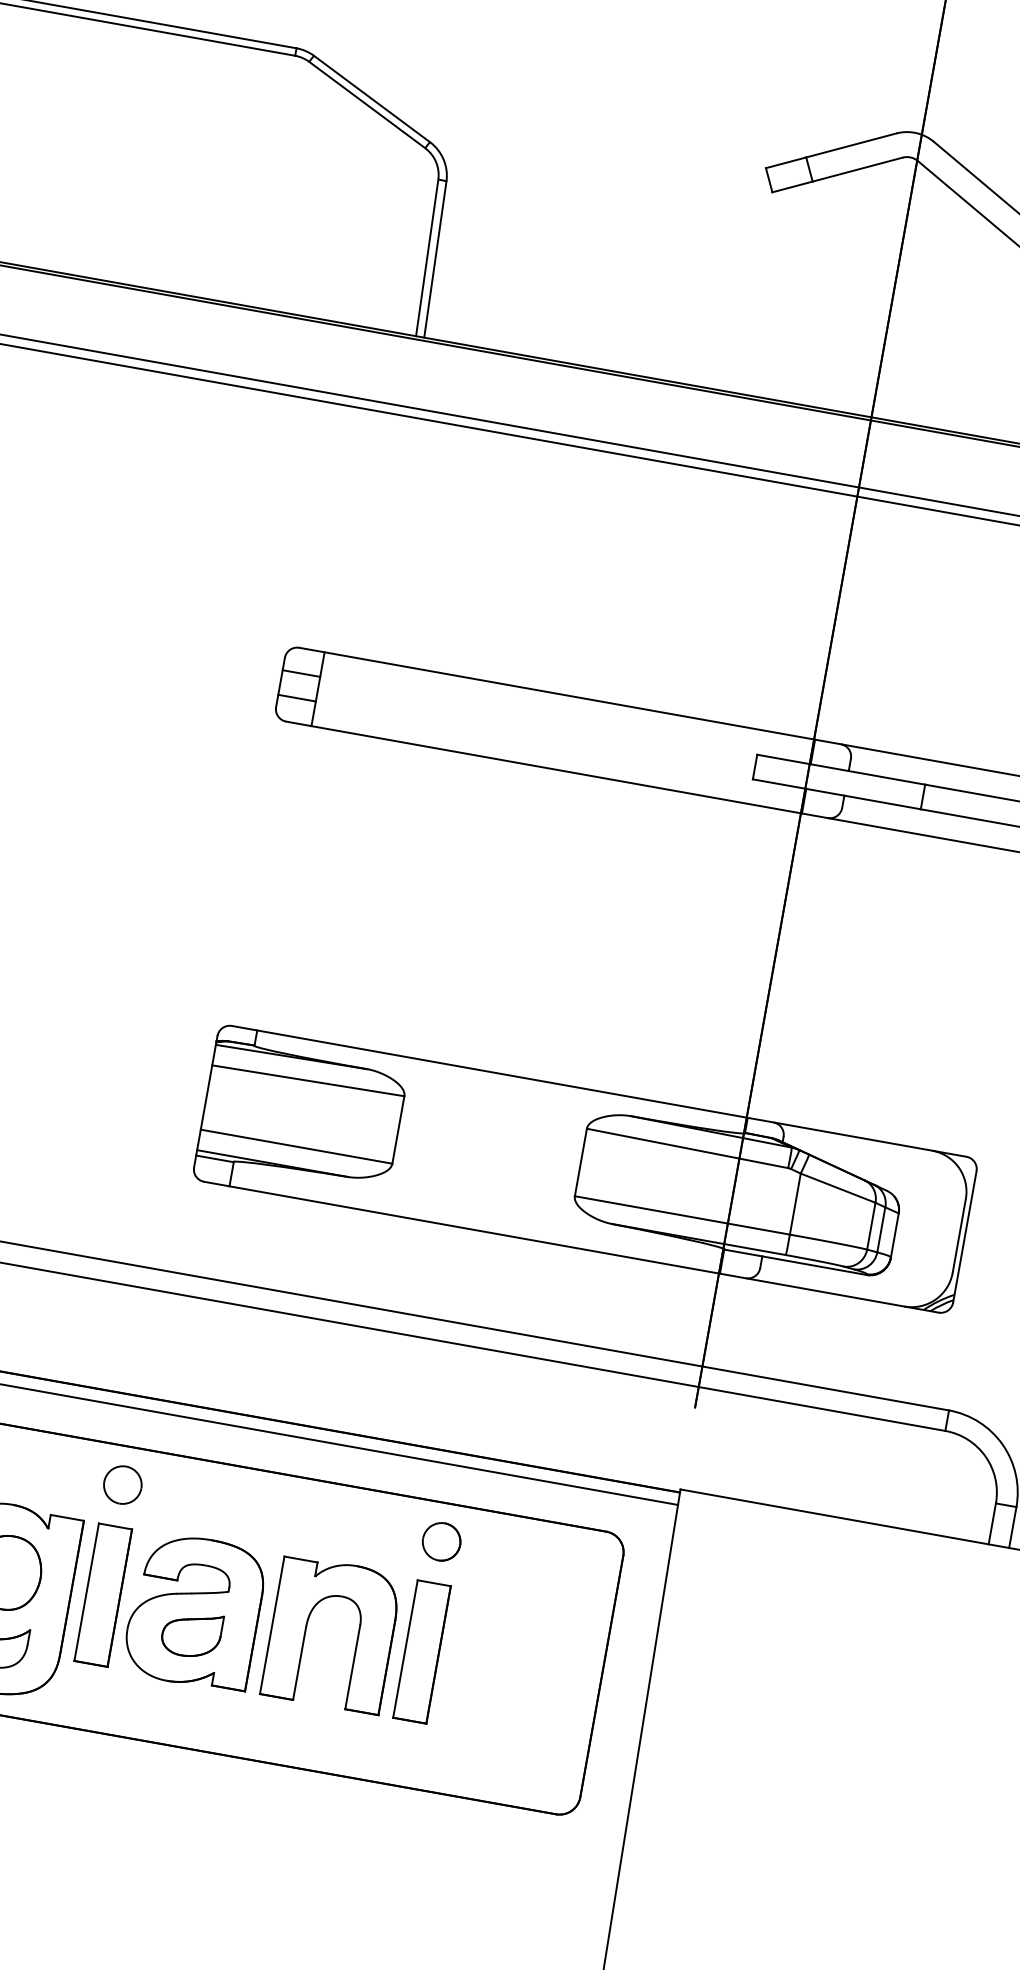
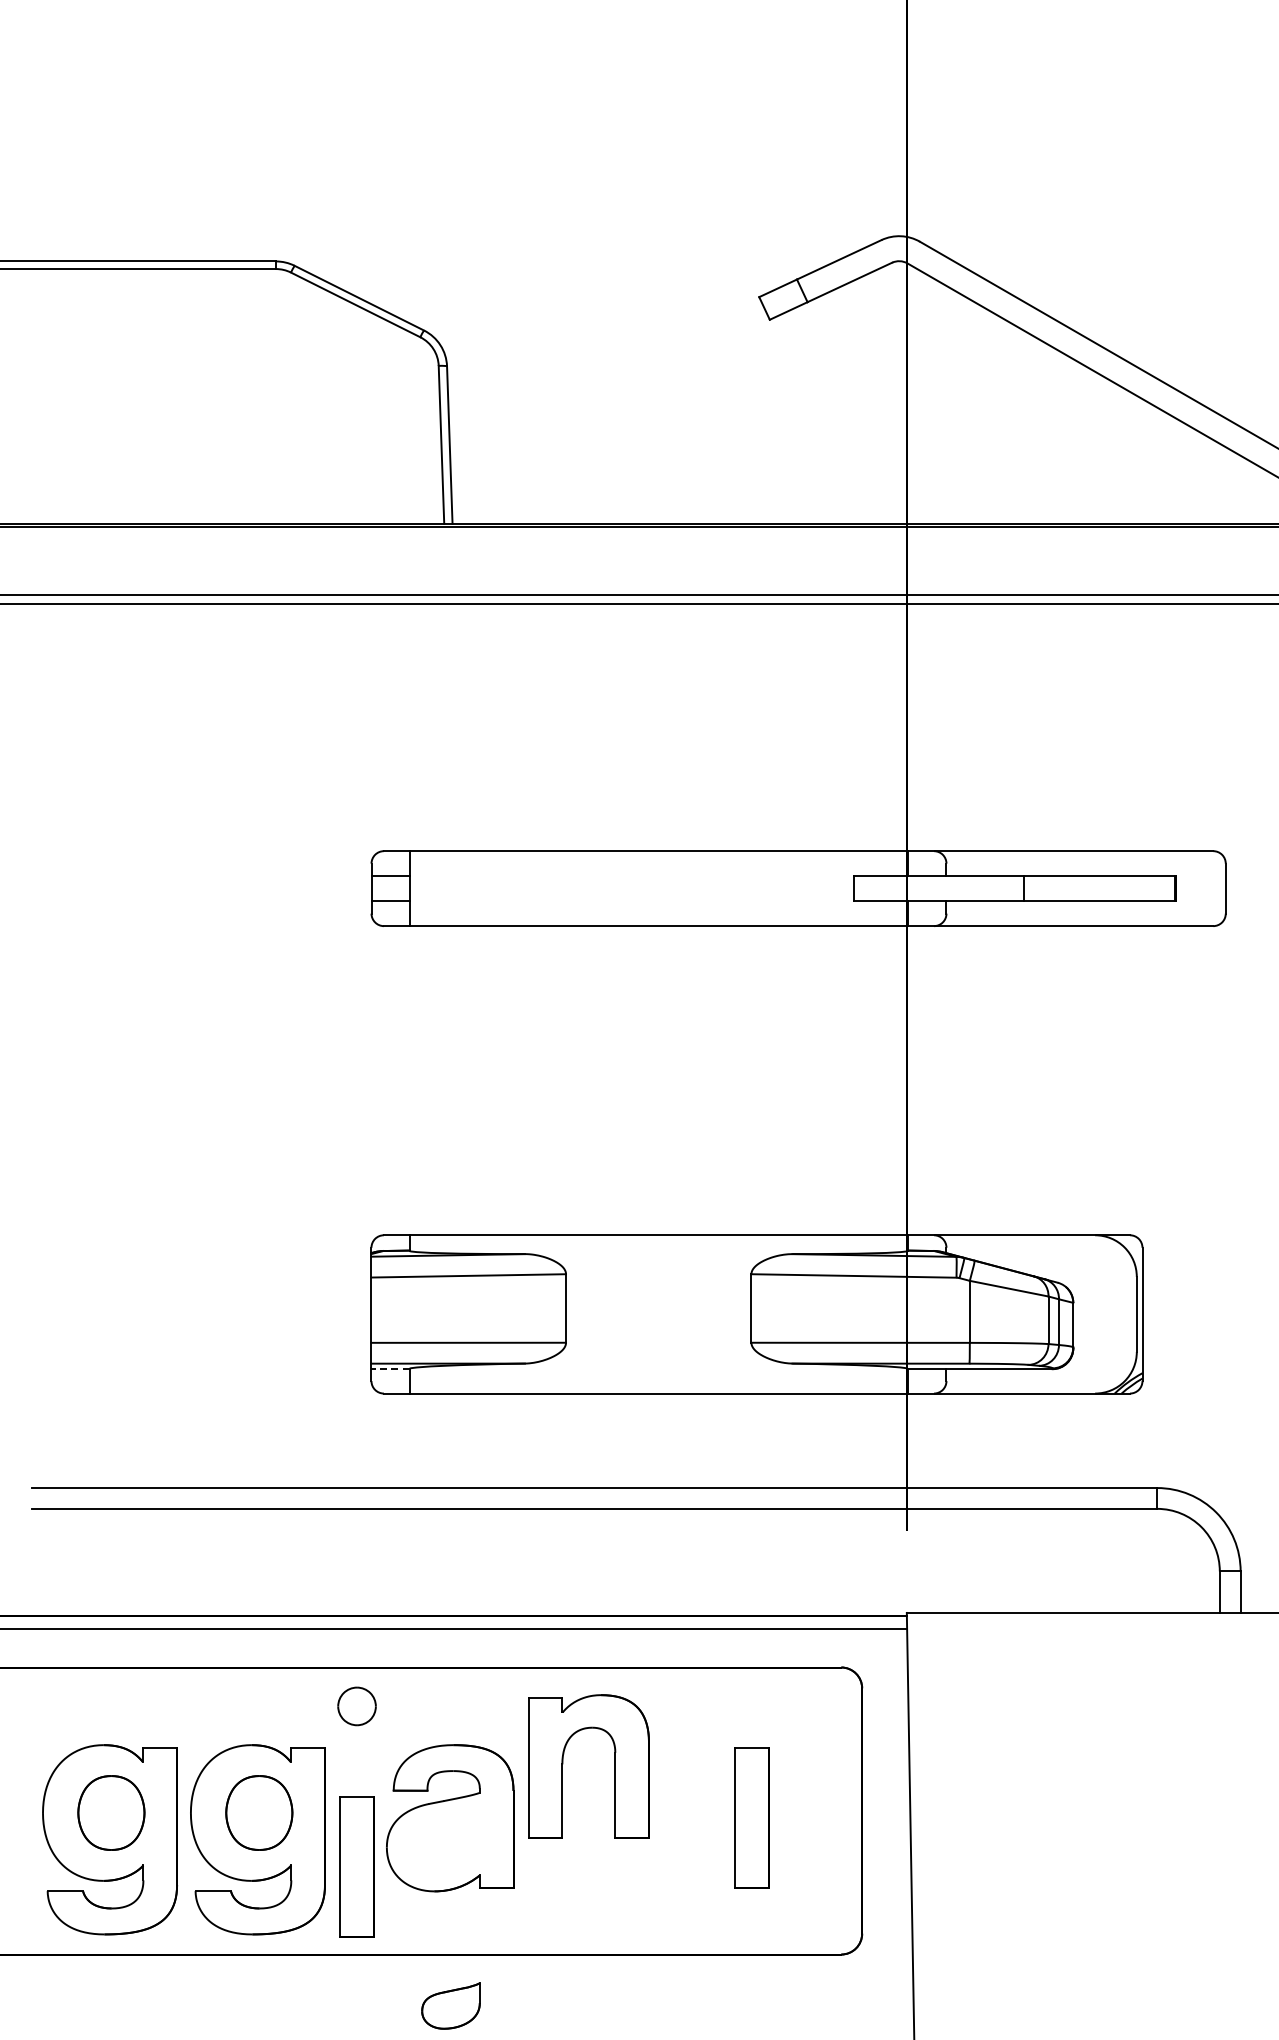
line: (214, 1159) -> (390, 1369), solid -> dashed
part: (441, 1541) -> (680, 1706), removed
part: (102, 1594) -> (356, 1866), moved
part: (307, 1627) -> (563, 1764), moved
part: (191, 1633) -> (450, 2005), moved
part: (421, 1651) -> (751, 1817), moved

